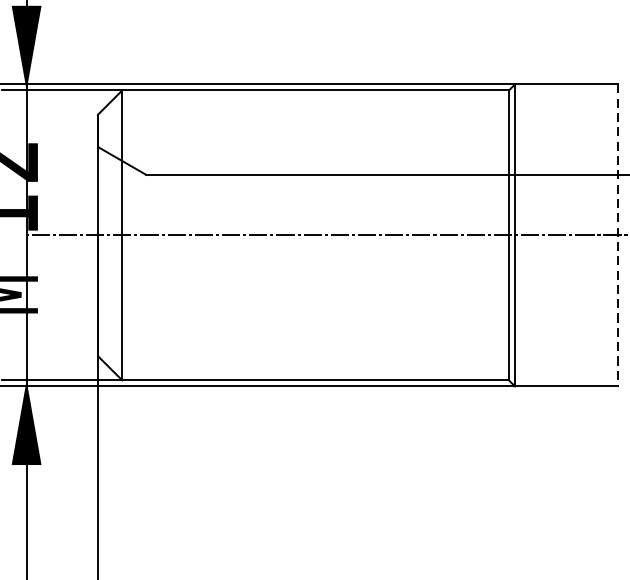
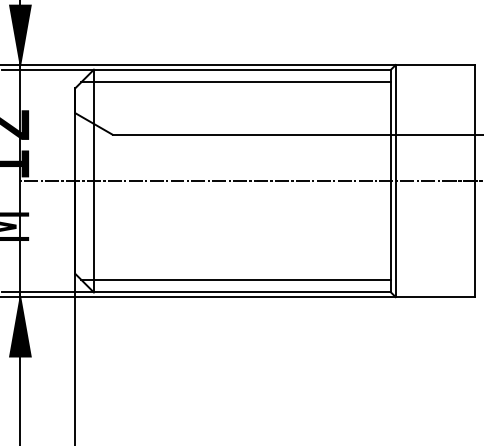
line: (307, 107) -> (236, 82), added
line: (617, 235) -> (474, 181), dashed -> solid
line: (307, 363) -> (236, 279), added

